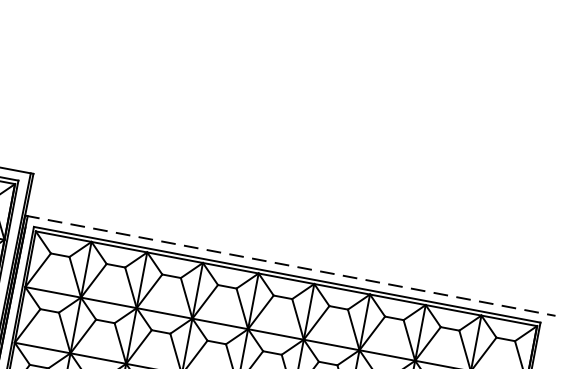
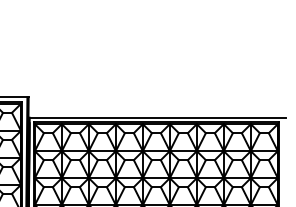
line: (291, 265) -> (157, 117), dashed -> solid

